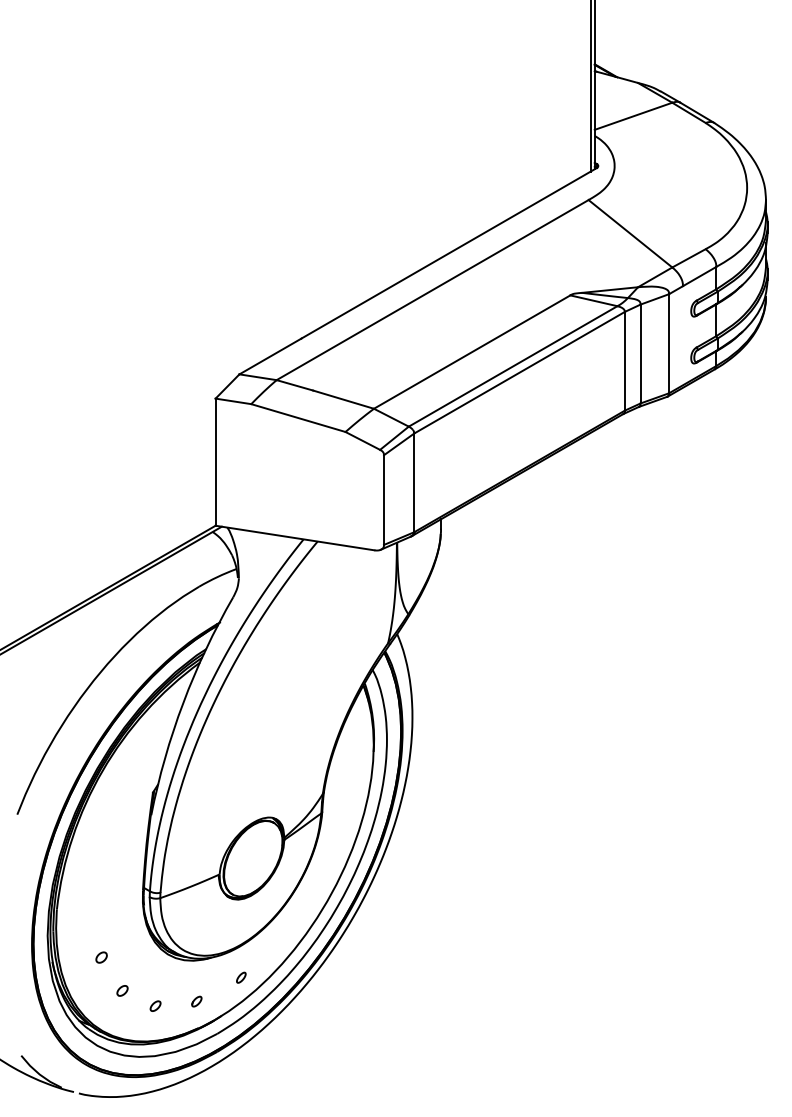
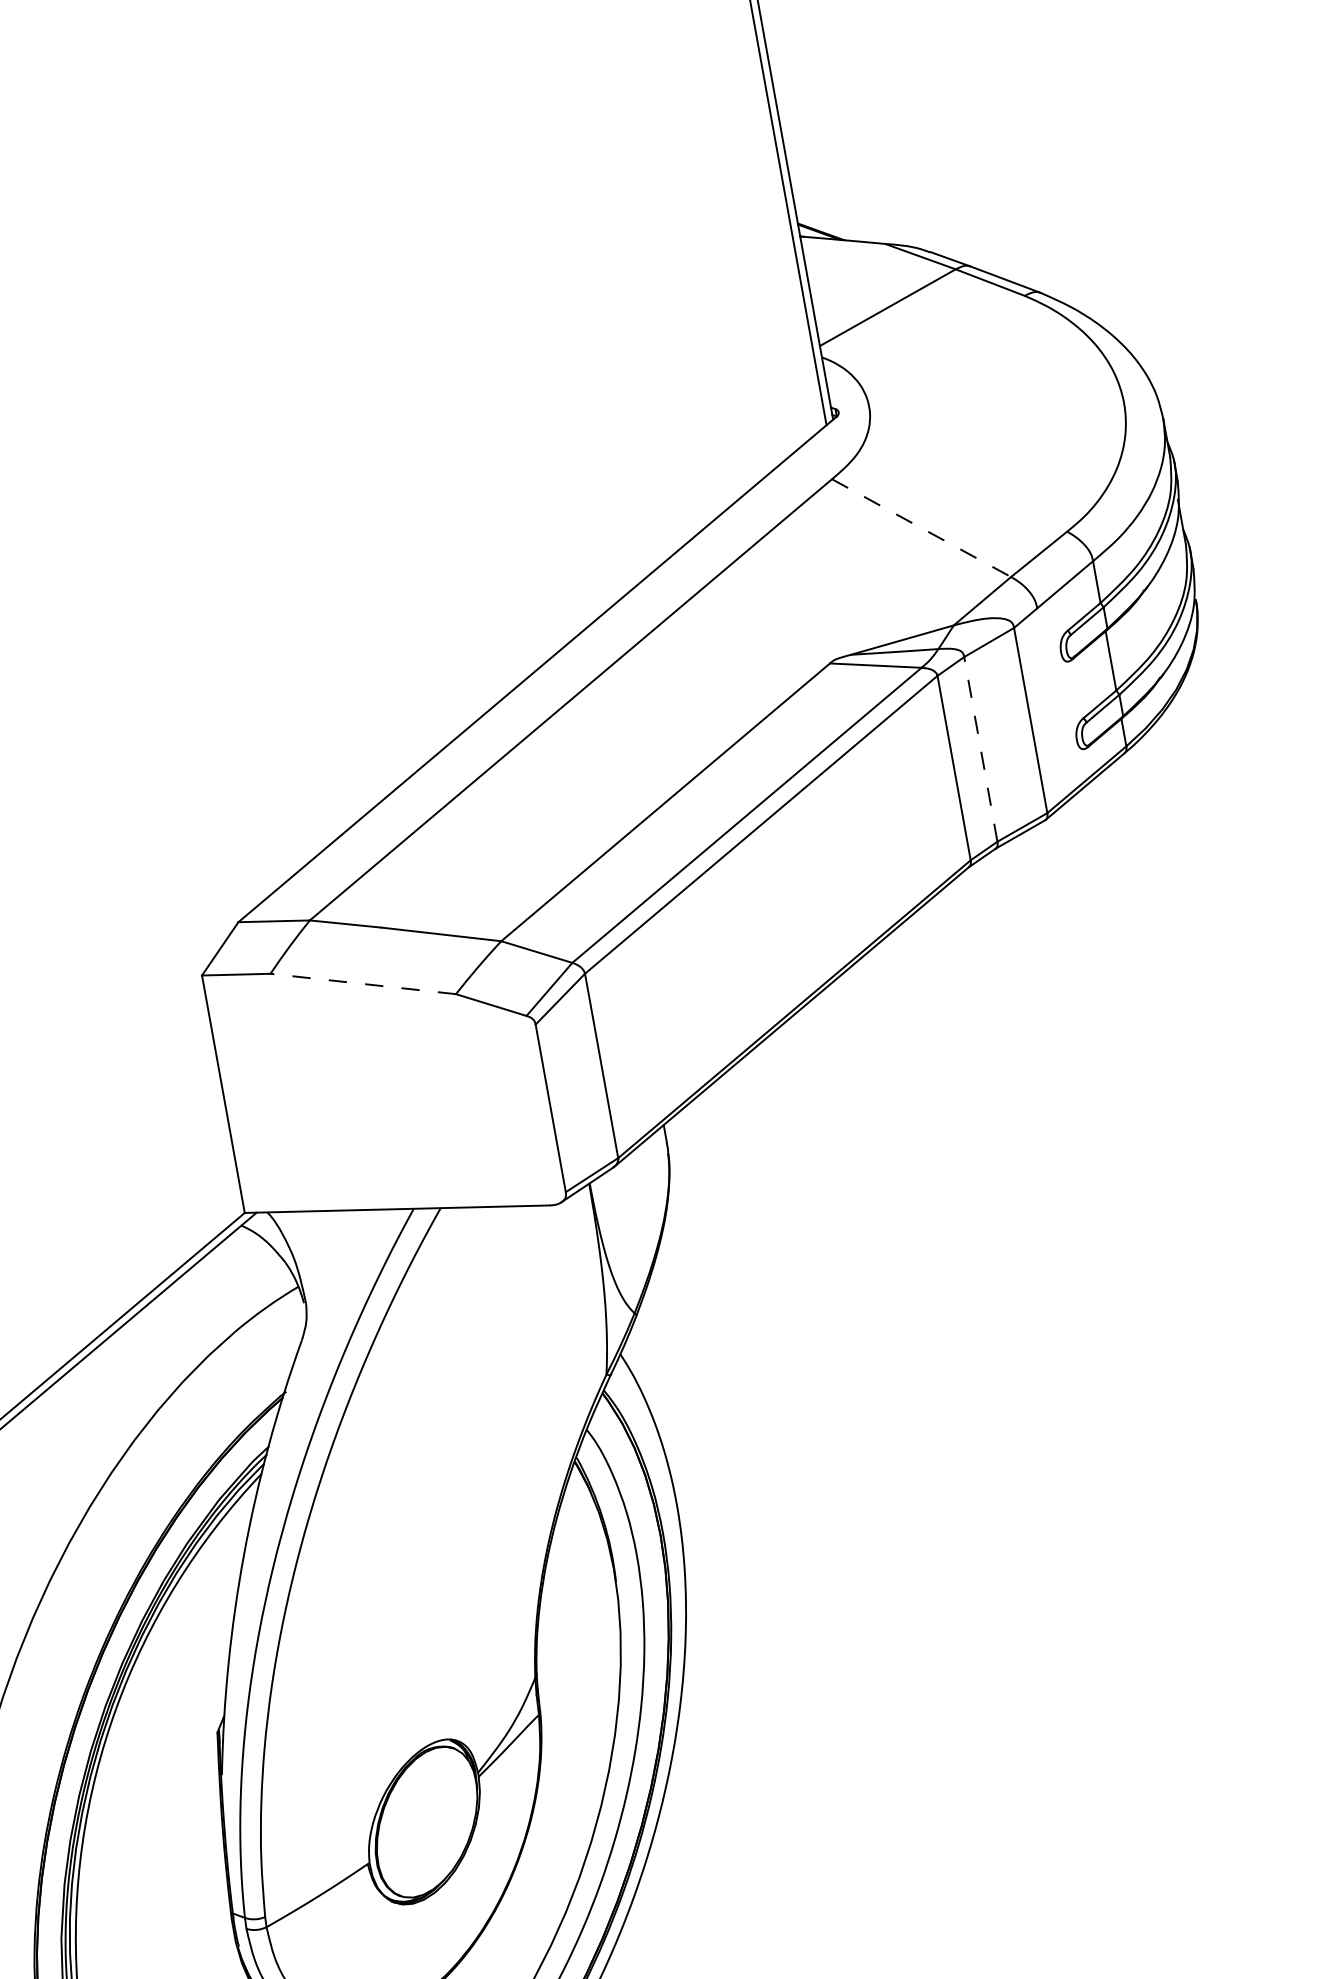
line: (630, 233) -> (921, 527), solid -> dashed
line: (640, 353) -> (980, 748), solid -> dashed
line: (297, 417) -> (361, 983), solid -> dashed

